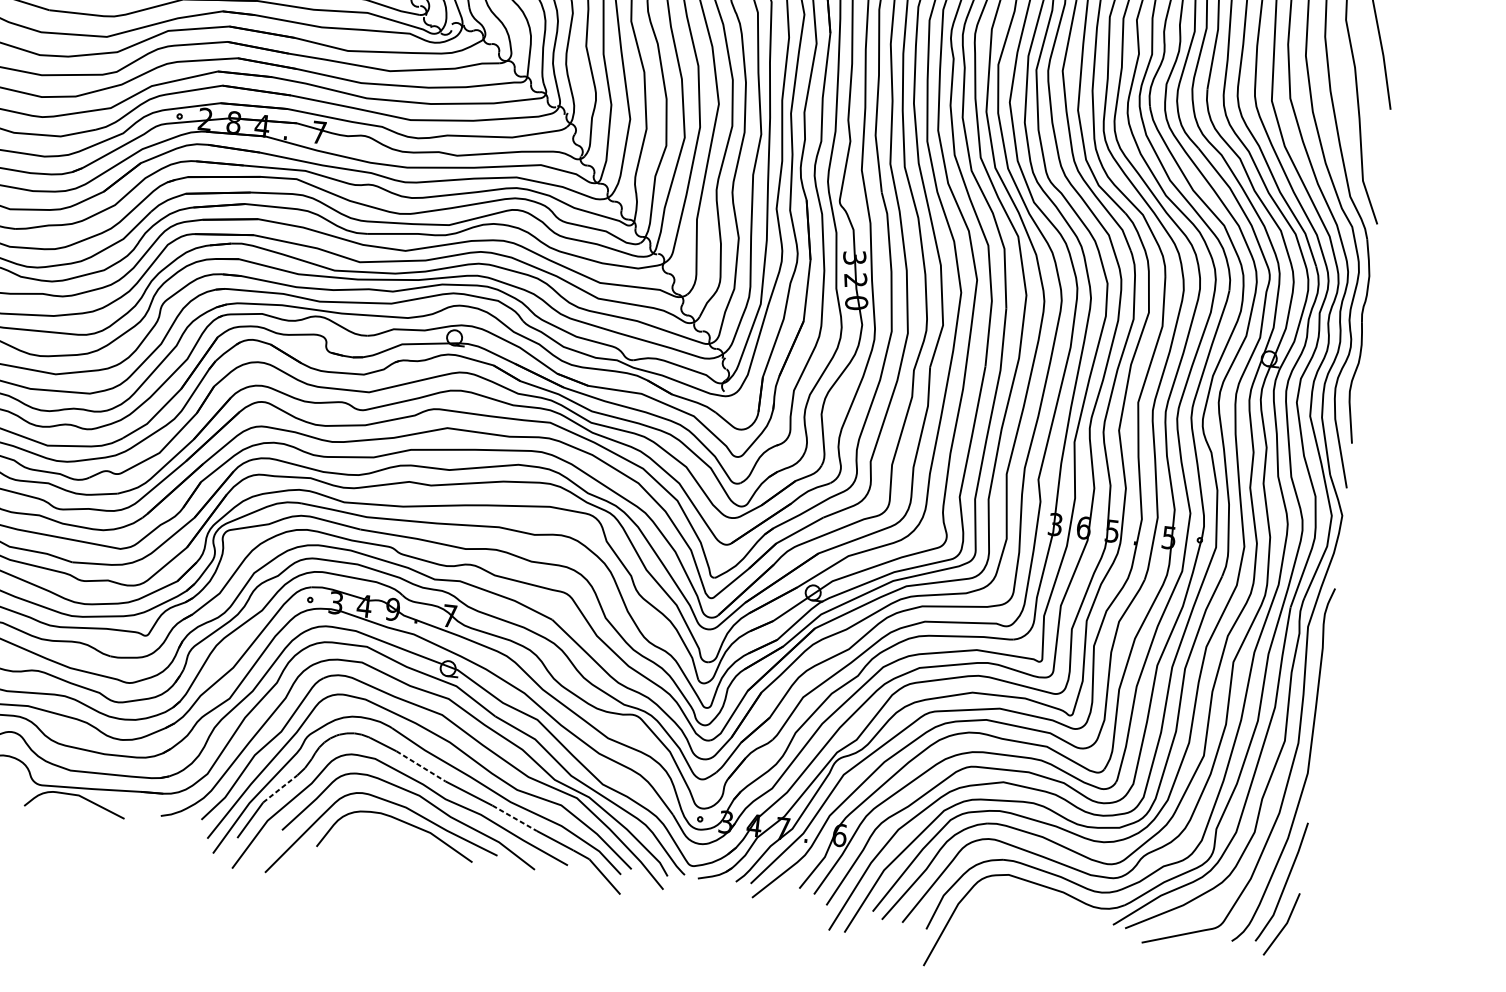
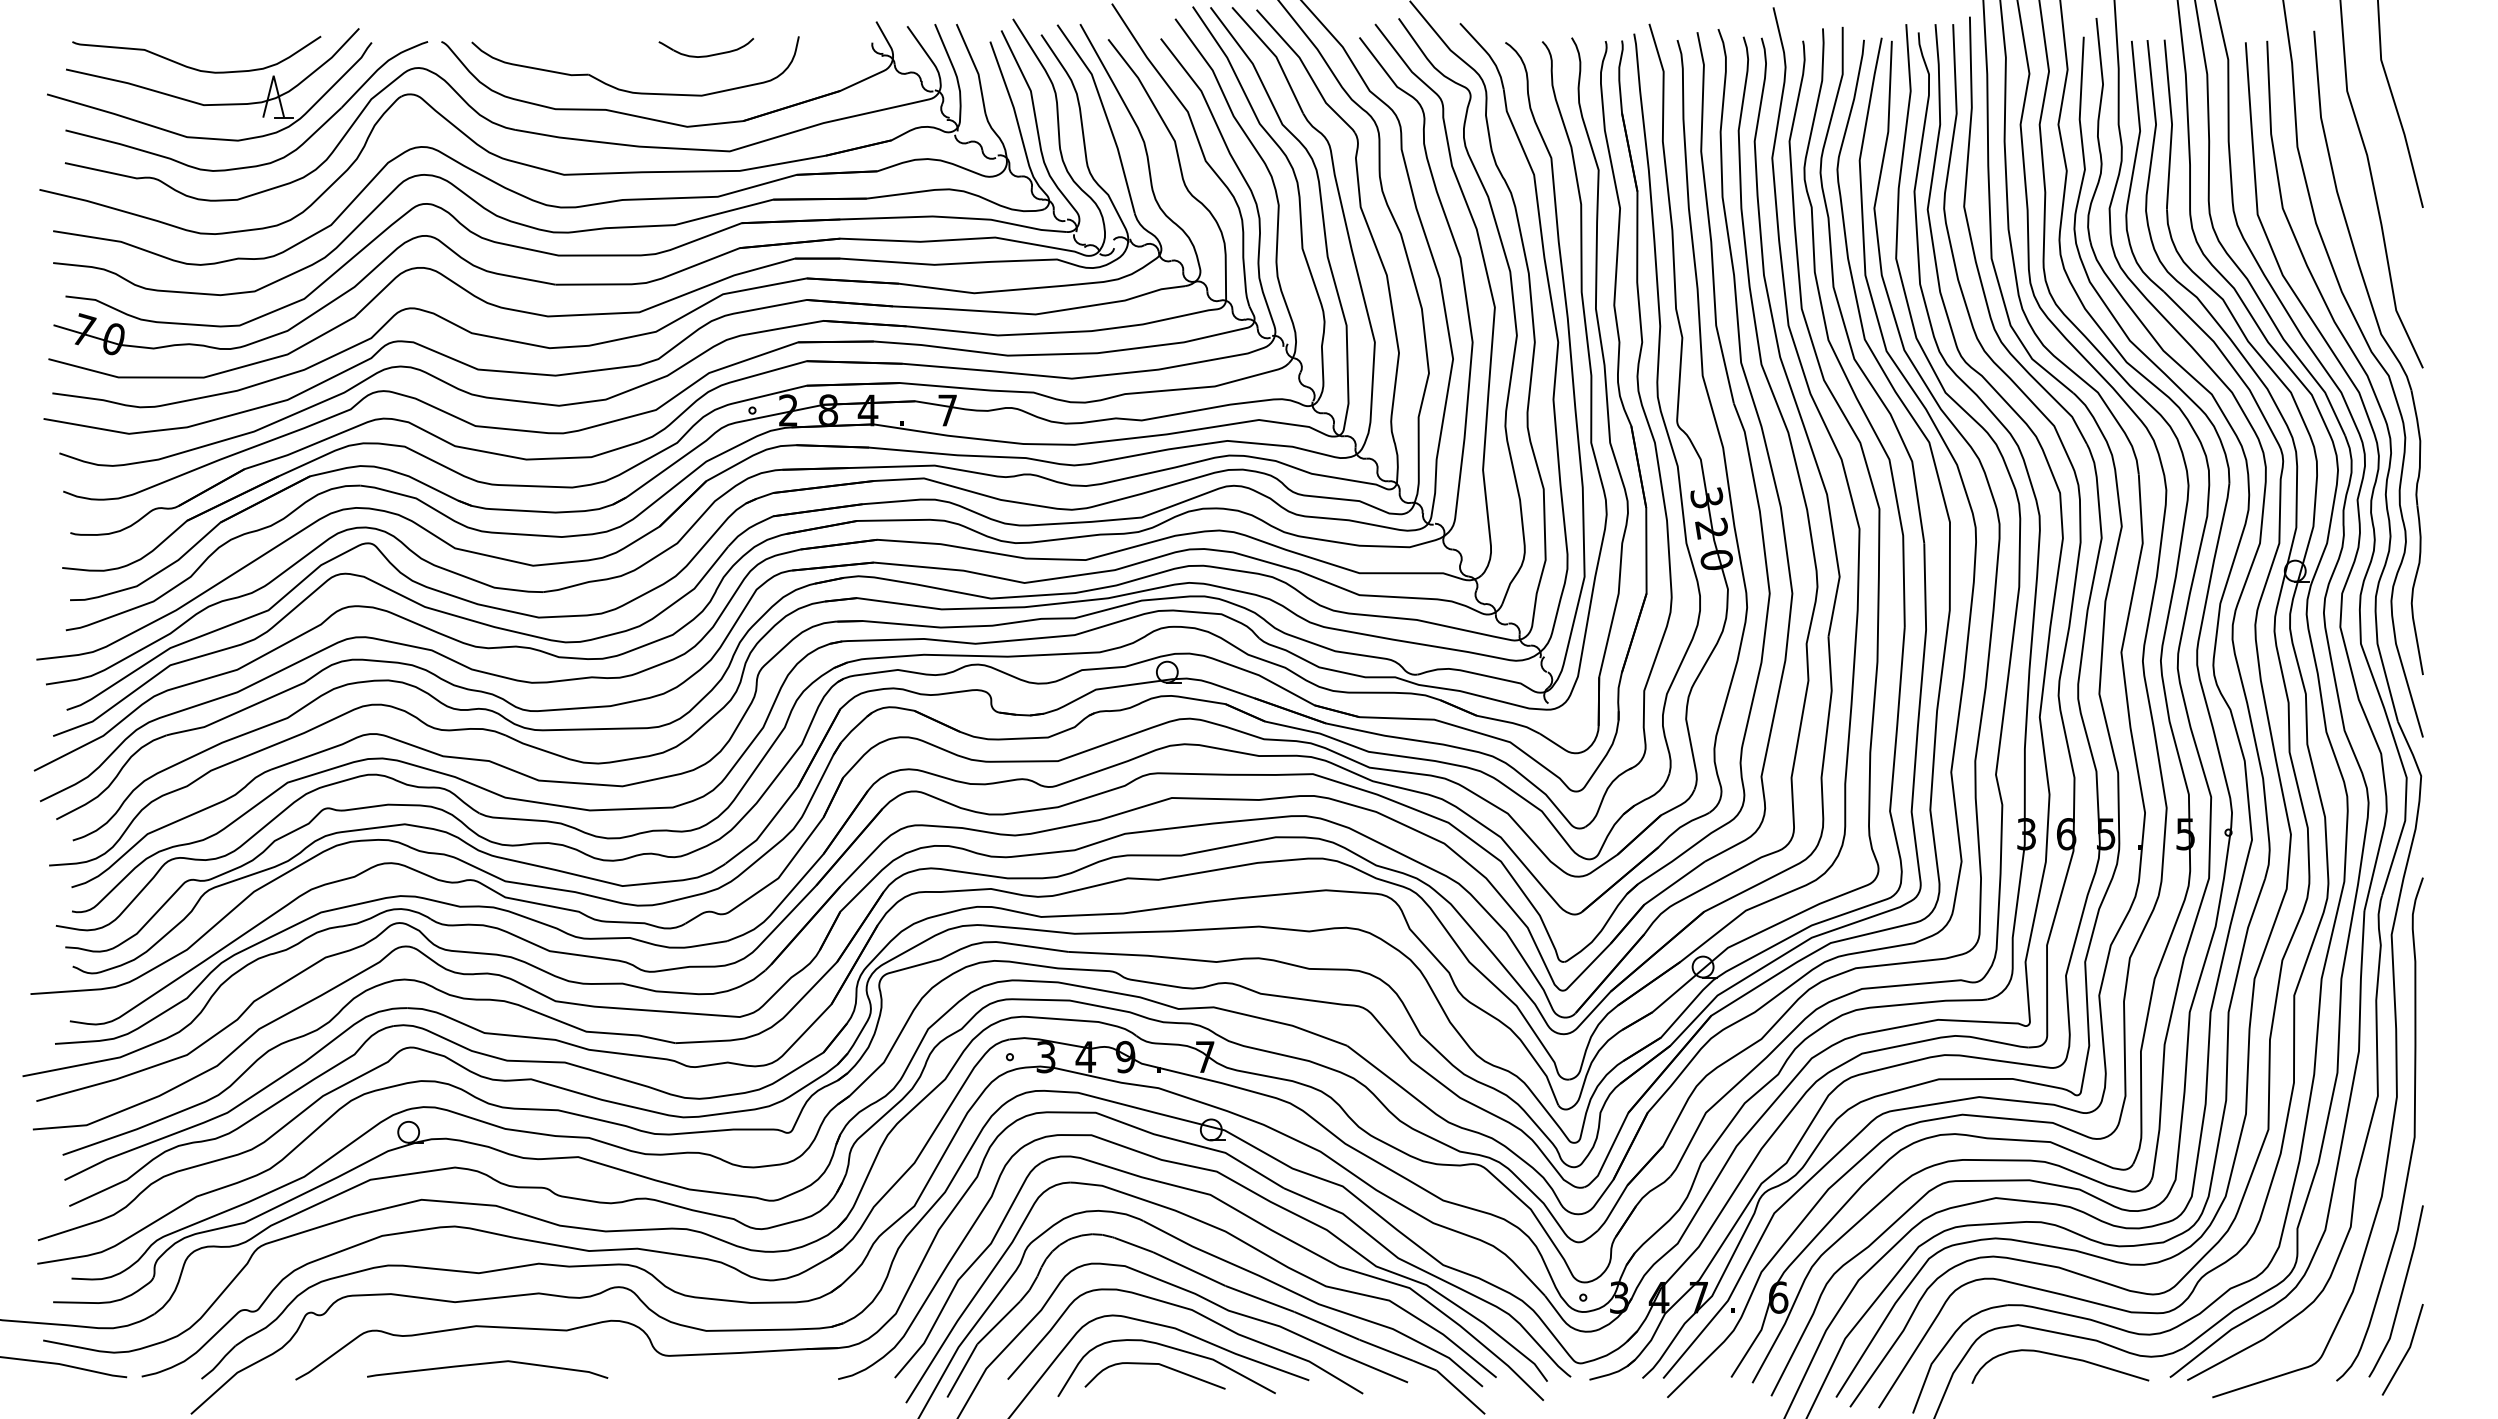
line: (421, 766) -> (1189, 1269), dashed -> solid
line: (280, 788) -> (999, 1322), dashed -> solid
curve: (75, 795) -> (1154, 1364), moved
line: (514, 818) -> (1327, 1326), dashed -> solid
curve: (1037, 901) -> (2061, 1357), added

